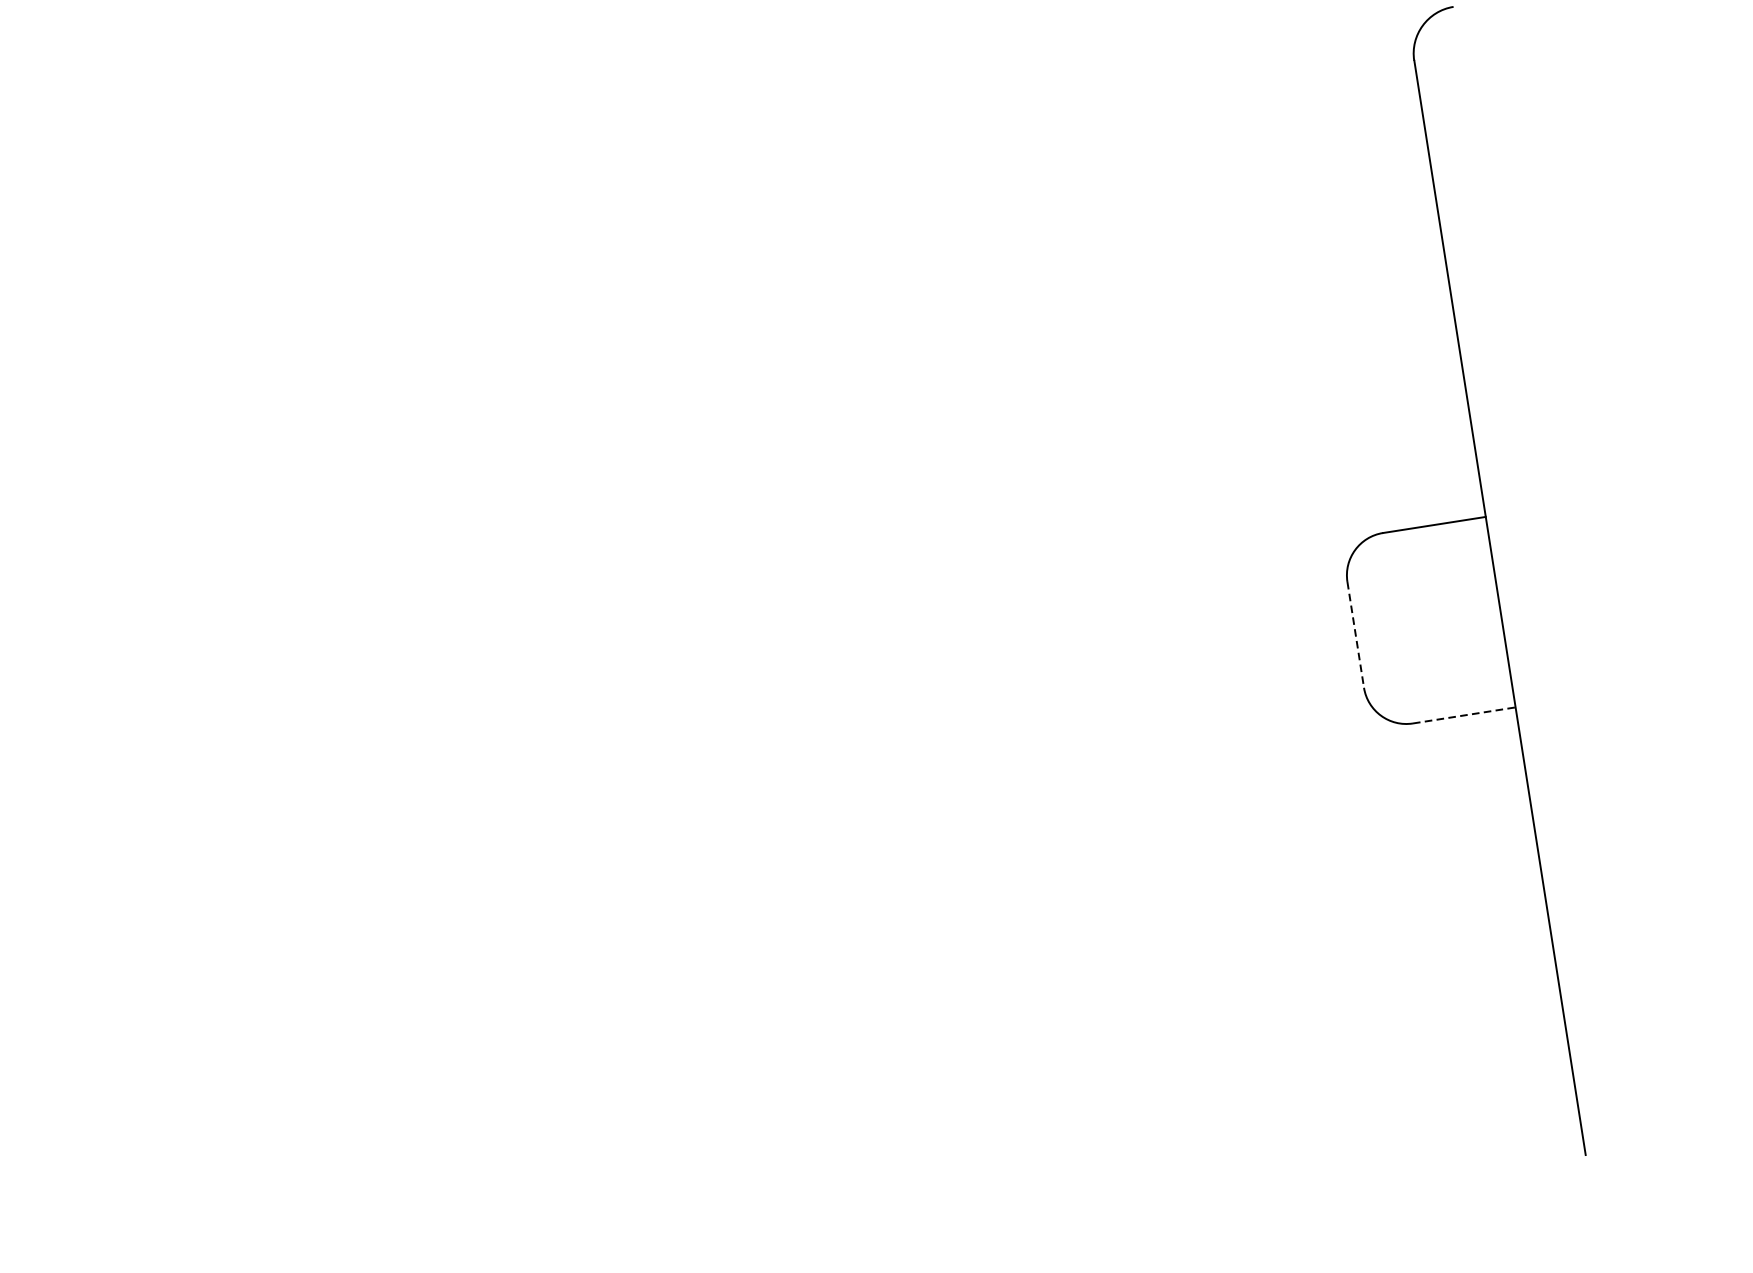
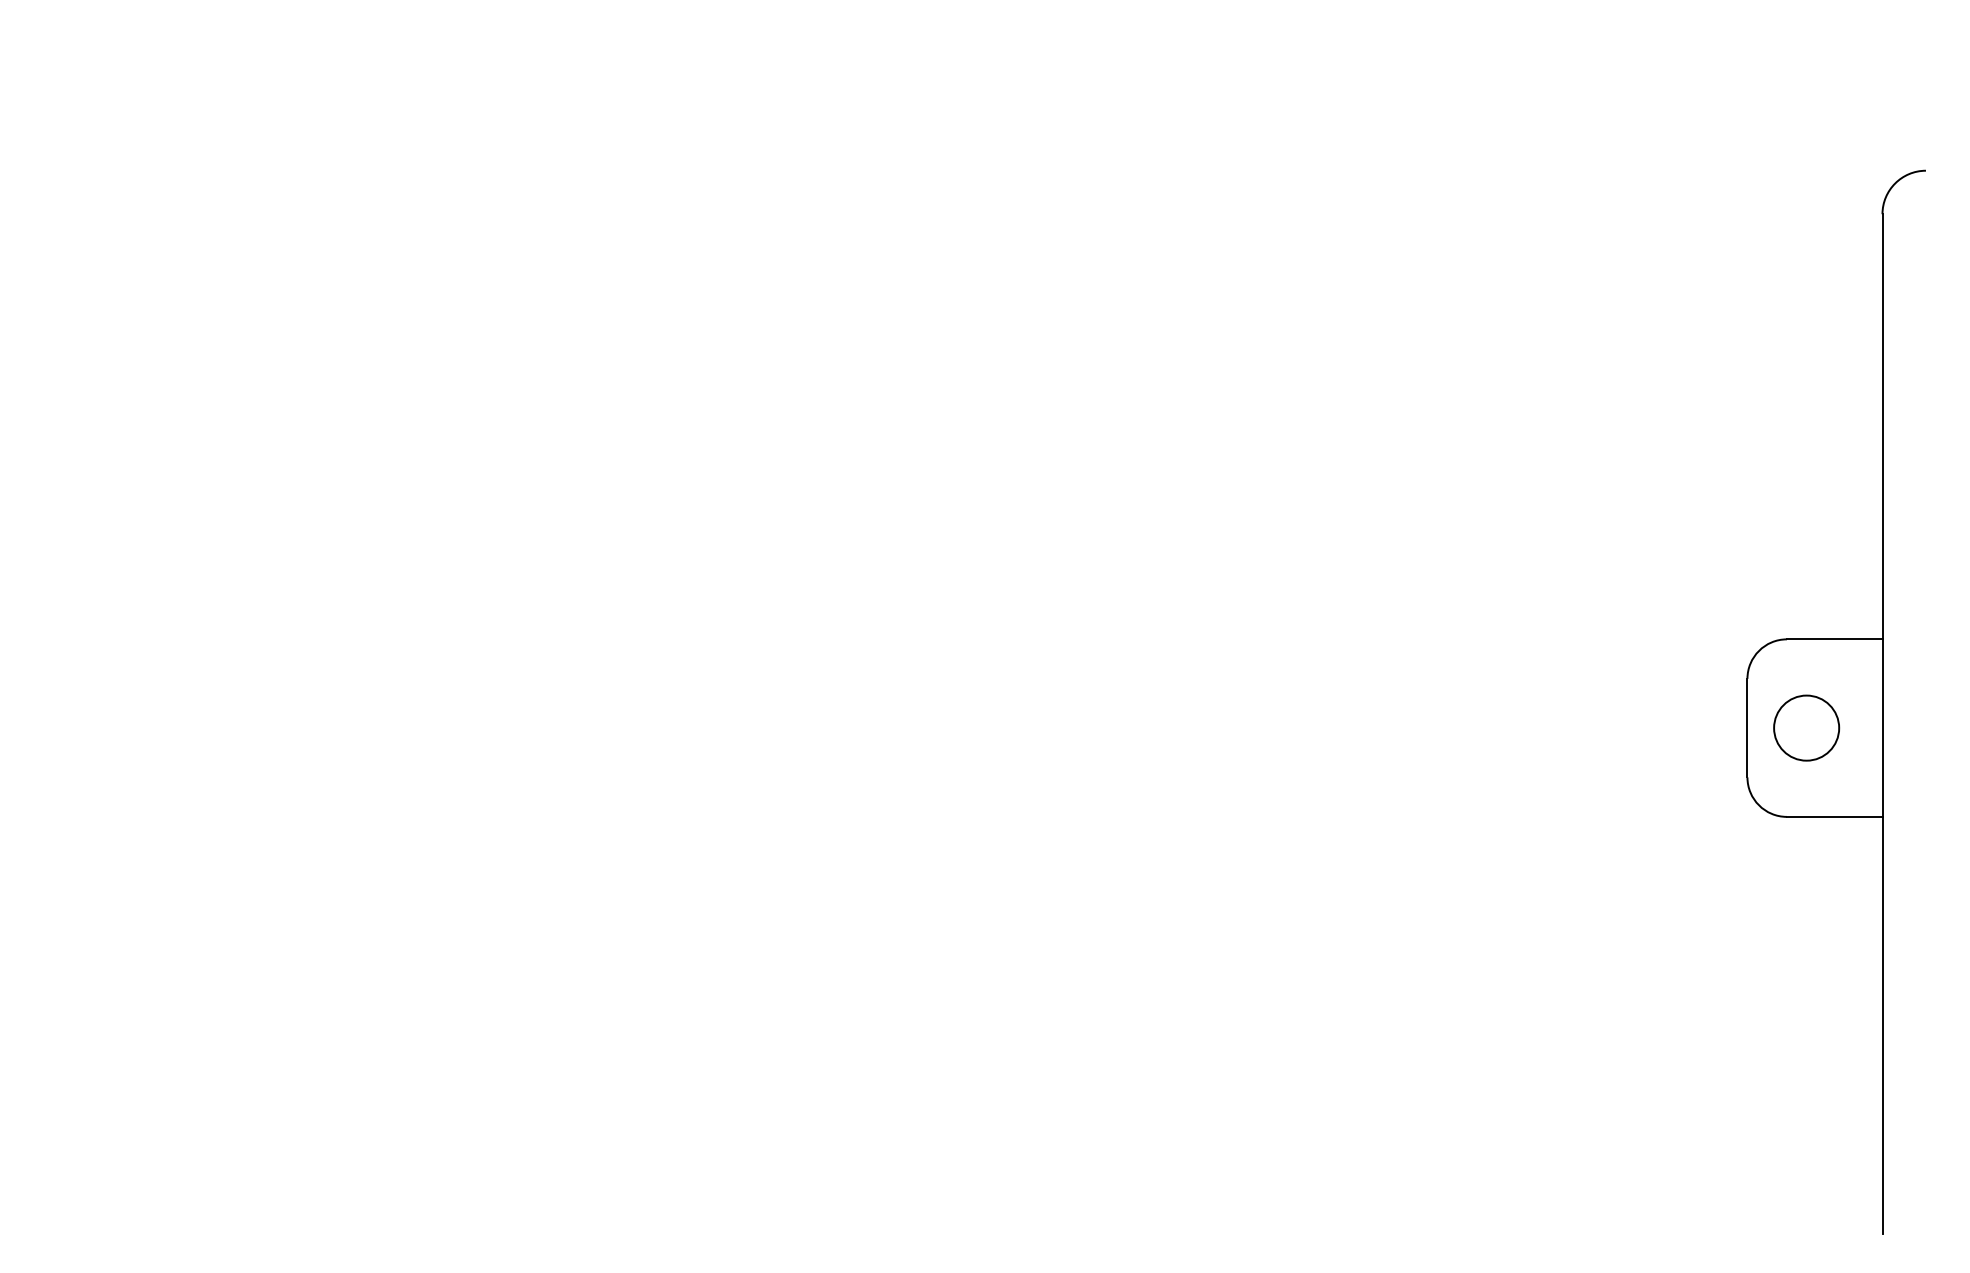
circle: (1418, 624) -> (1806, 727), added
line: (1355, 635) -> (1747, 728), dashed -> solid
line: (1463, 715) -> (1834, 816), dashed -> solid

